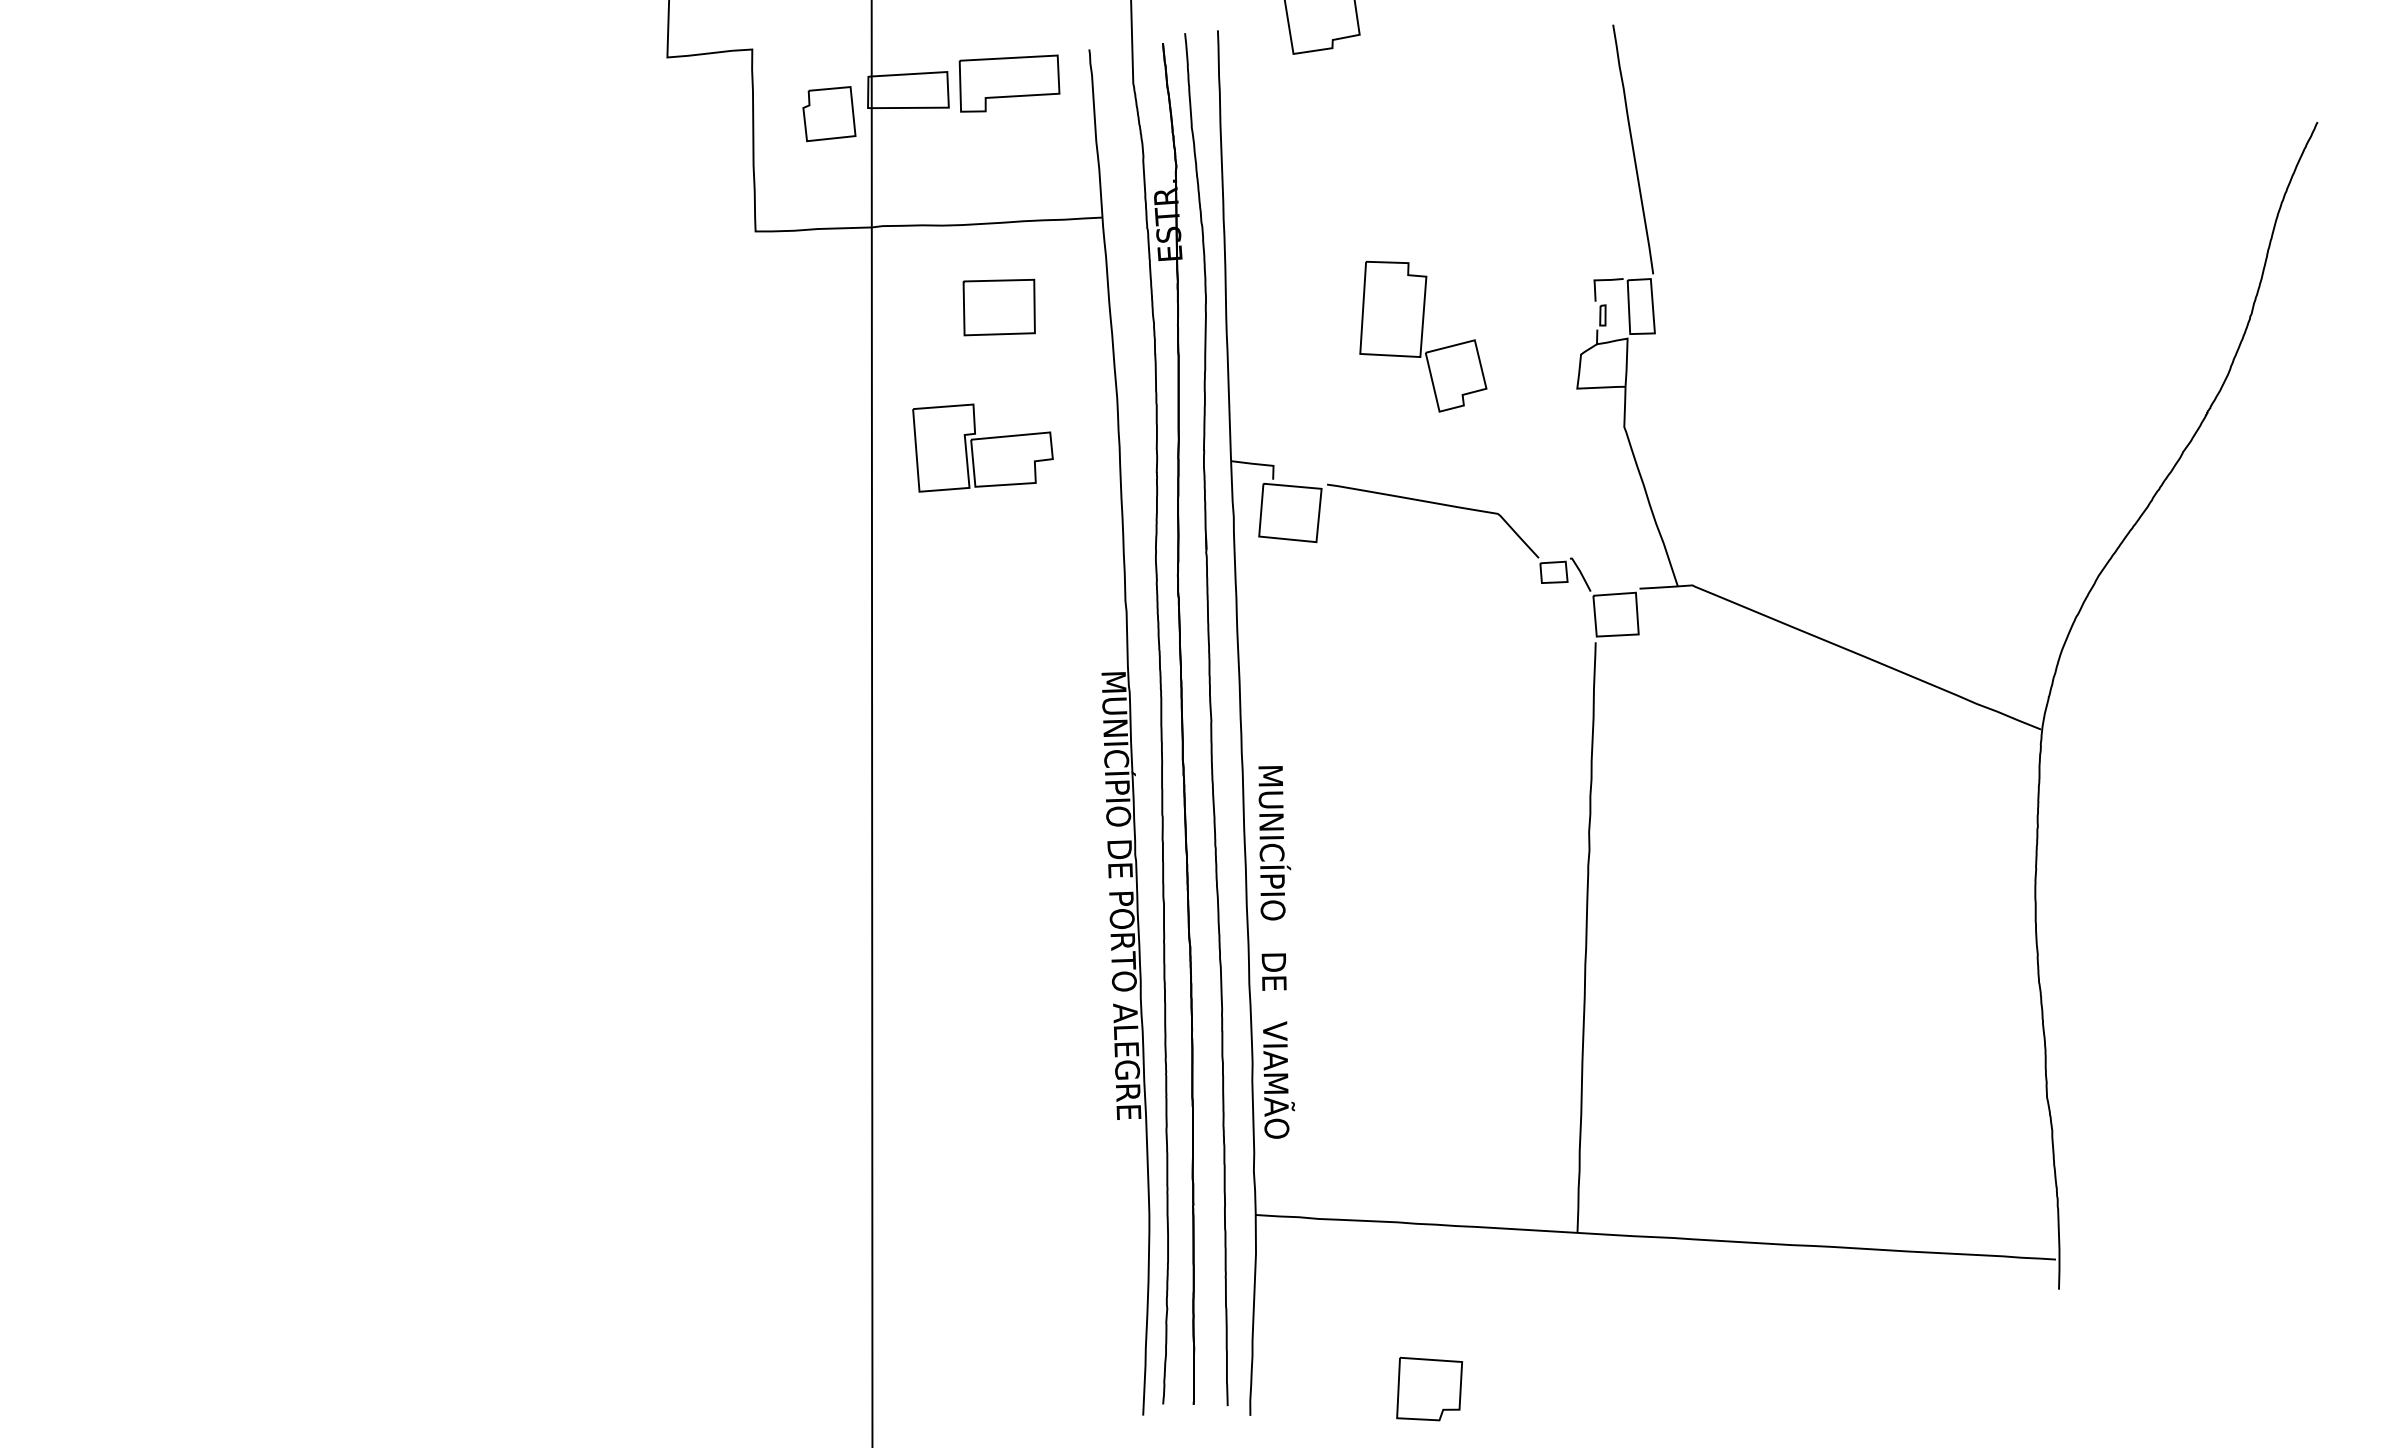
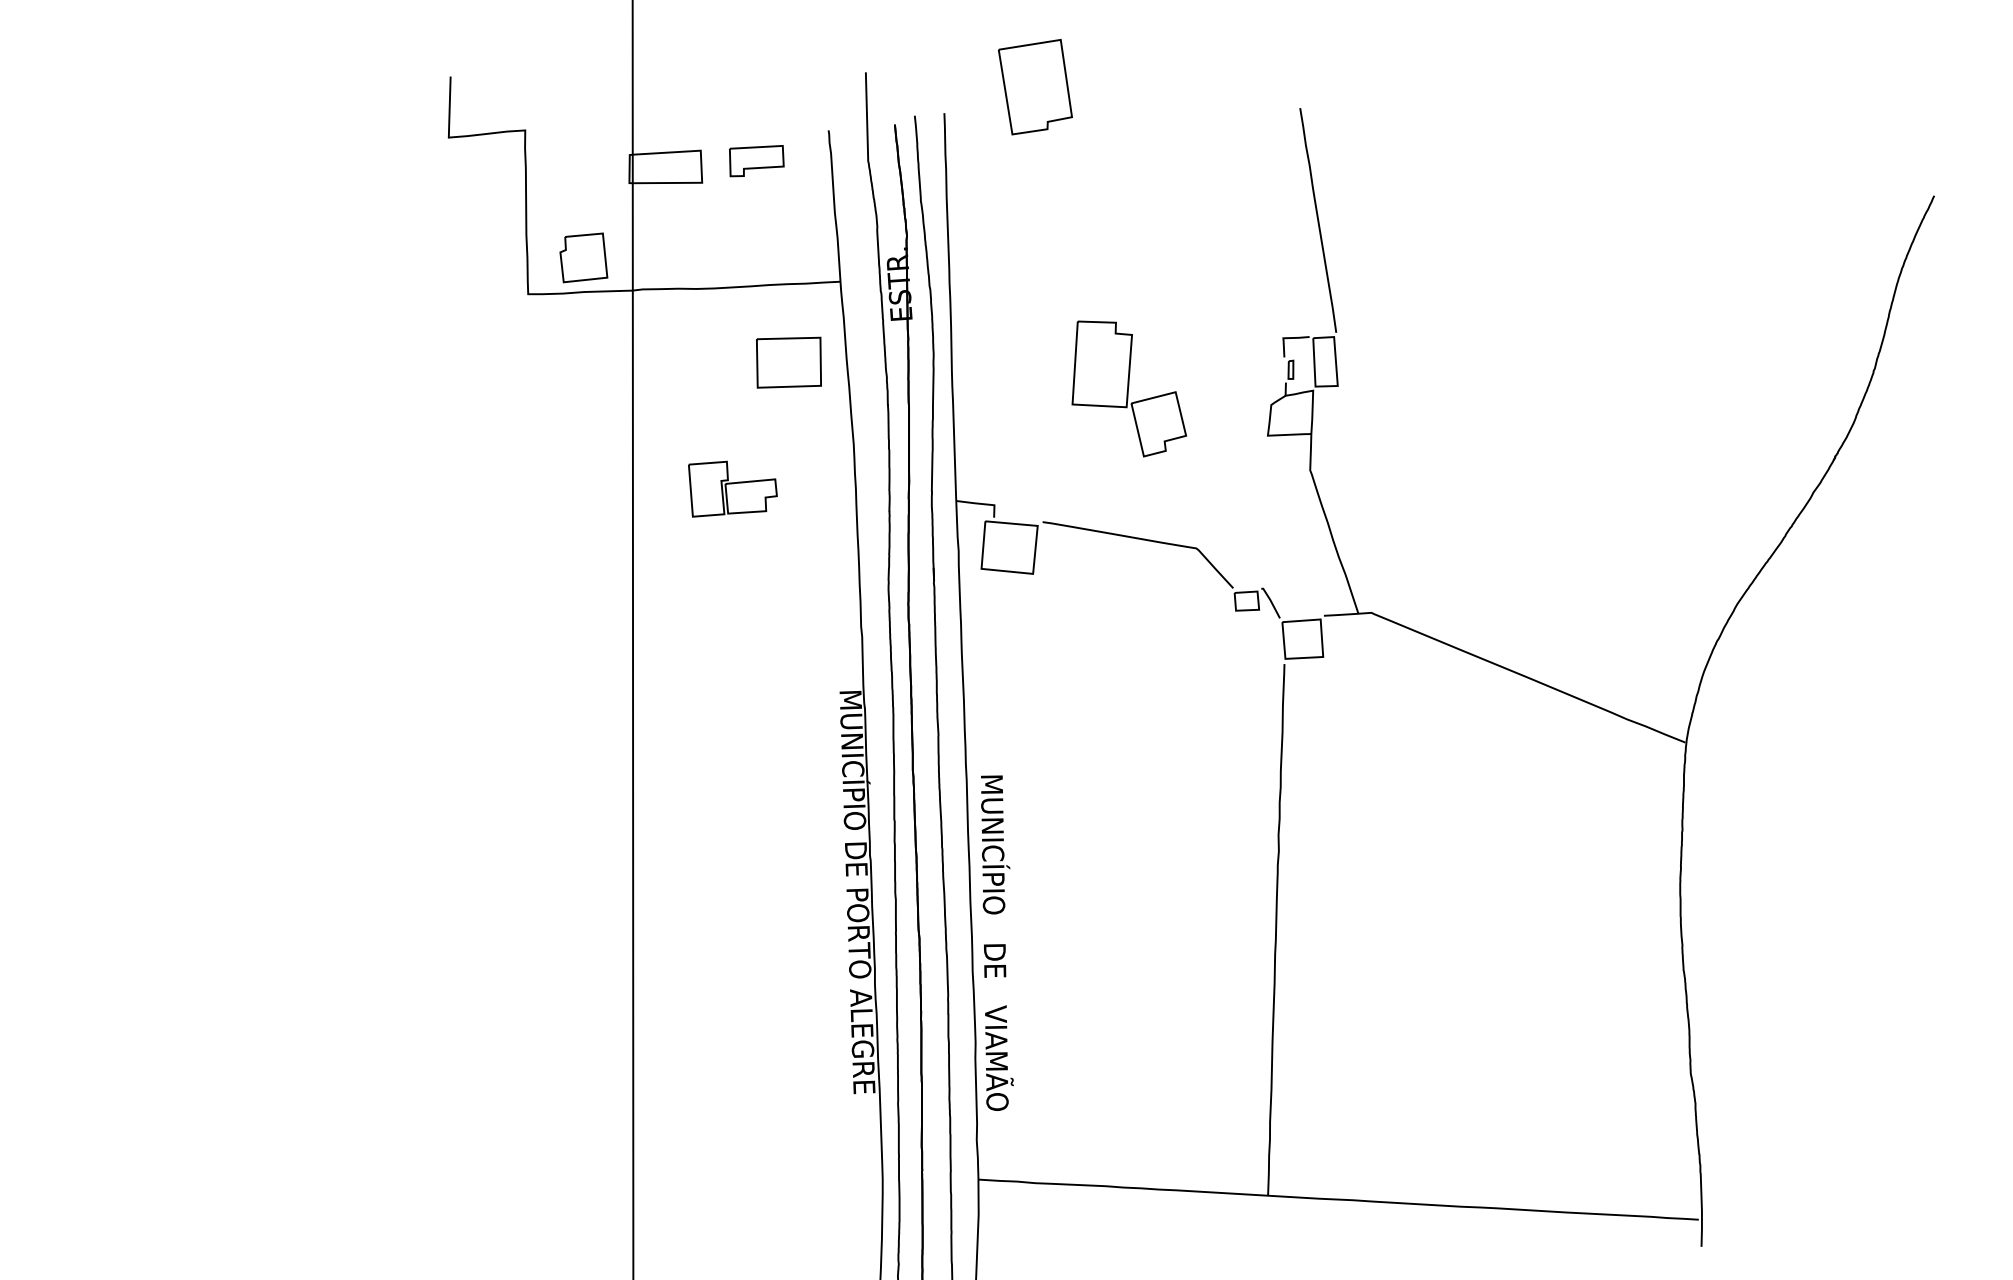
part: (1009, 83) -> (756, 161), size x0.6
part: (829, 114) -> (583, 258), moved
part: (998, 307) -> (788, 362), moved
part: (982, 447) -> (732, 488), size x0.7

